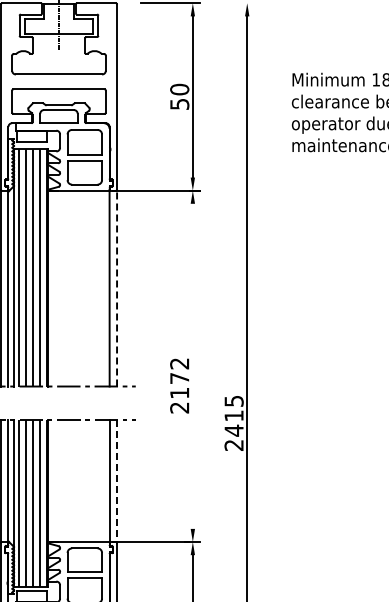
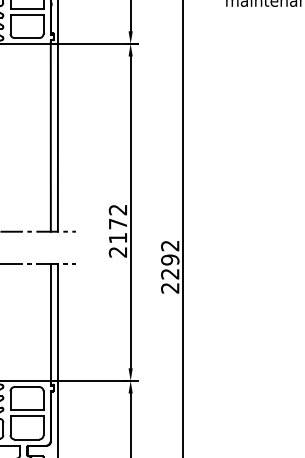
line: (117, 287) -> (58, 136), dashed -> solid
line: (192, 365) -> (130, 211), added
text: (233, 416) -> (169, 260), 2415 -> 2292
line: (117, 482) -> (58, 323), dashed -> solid

